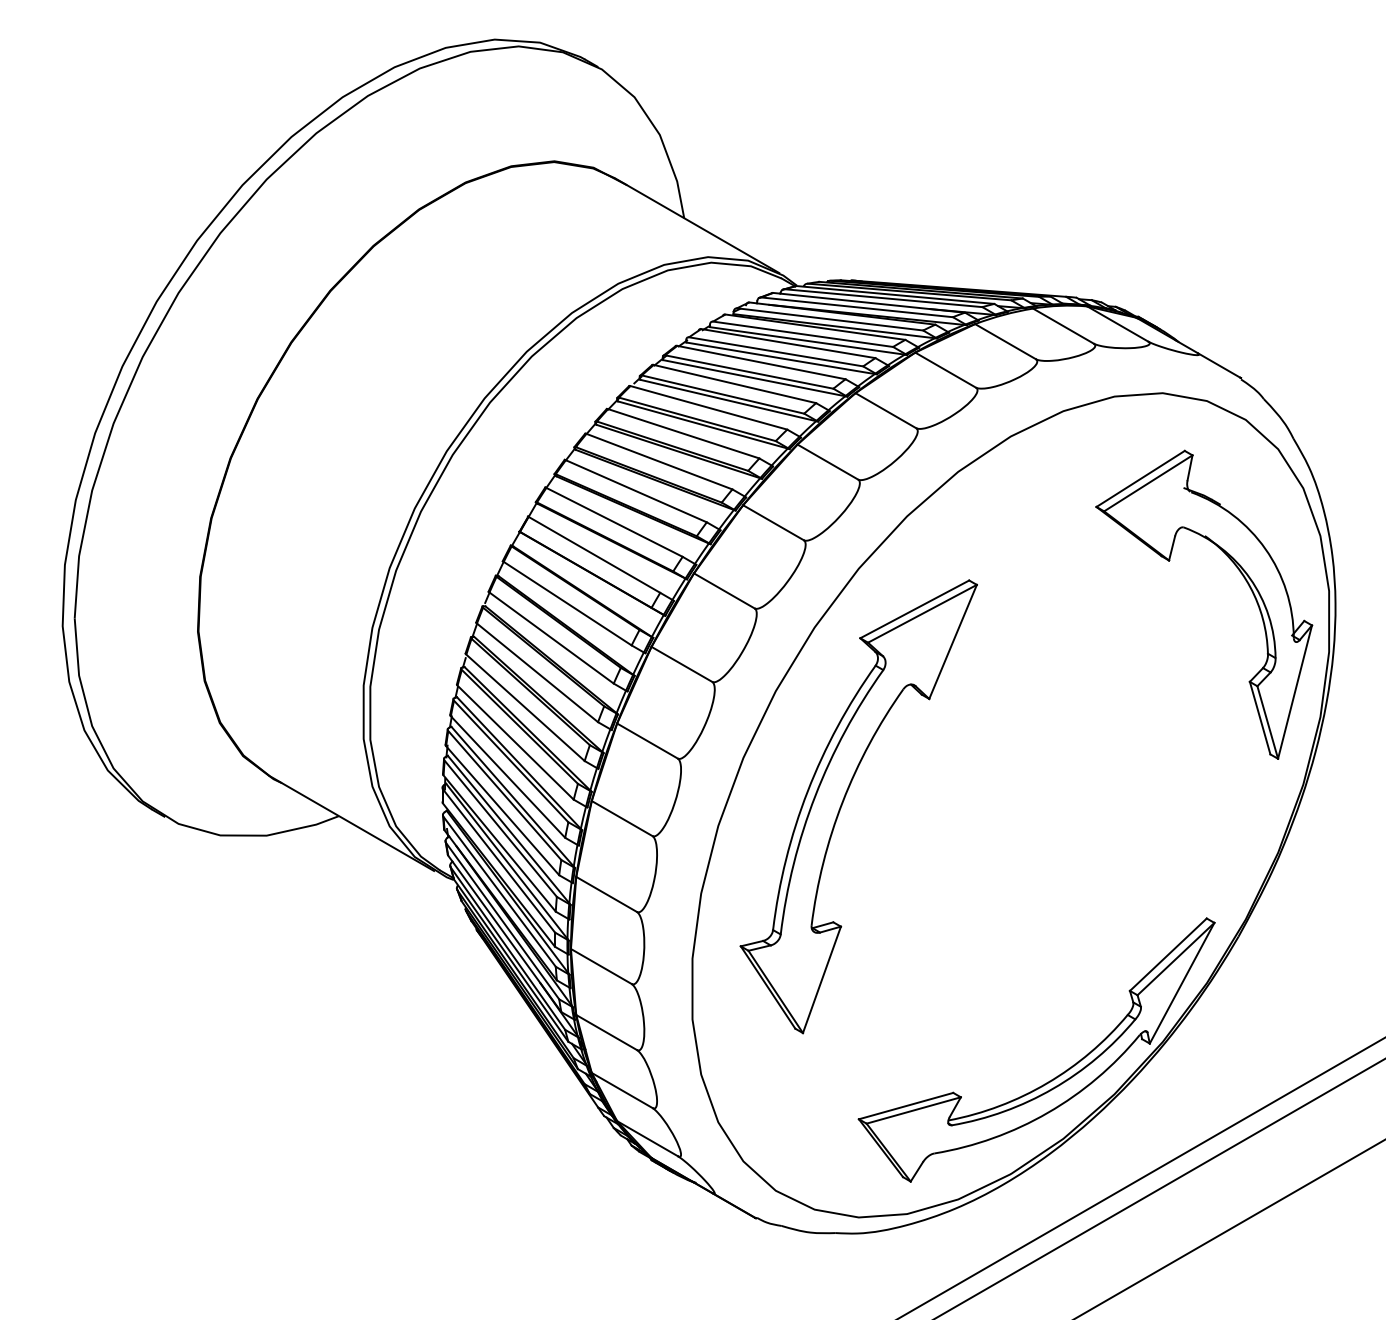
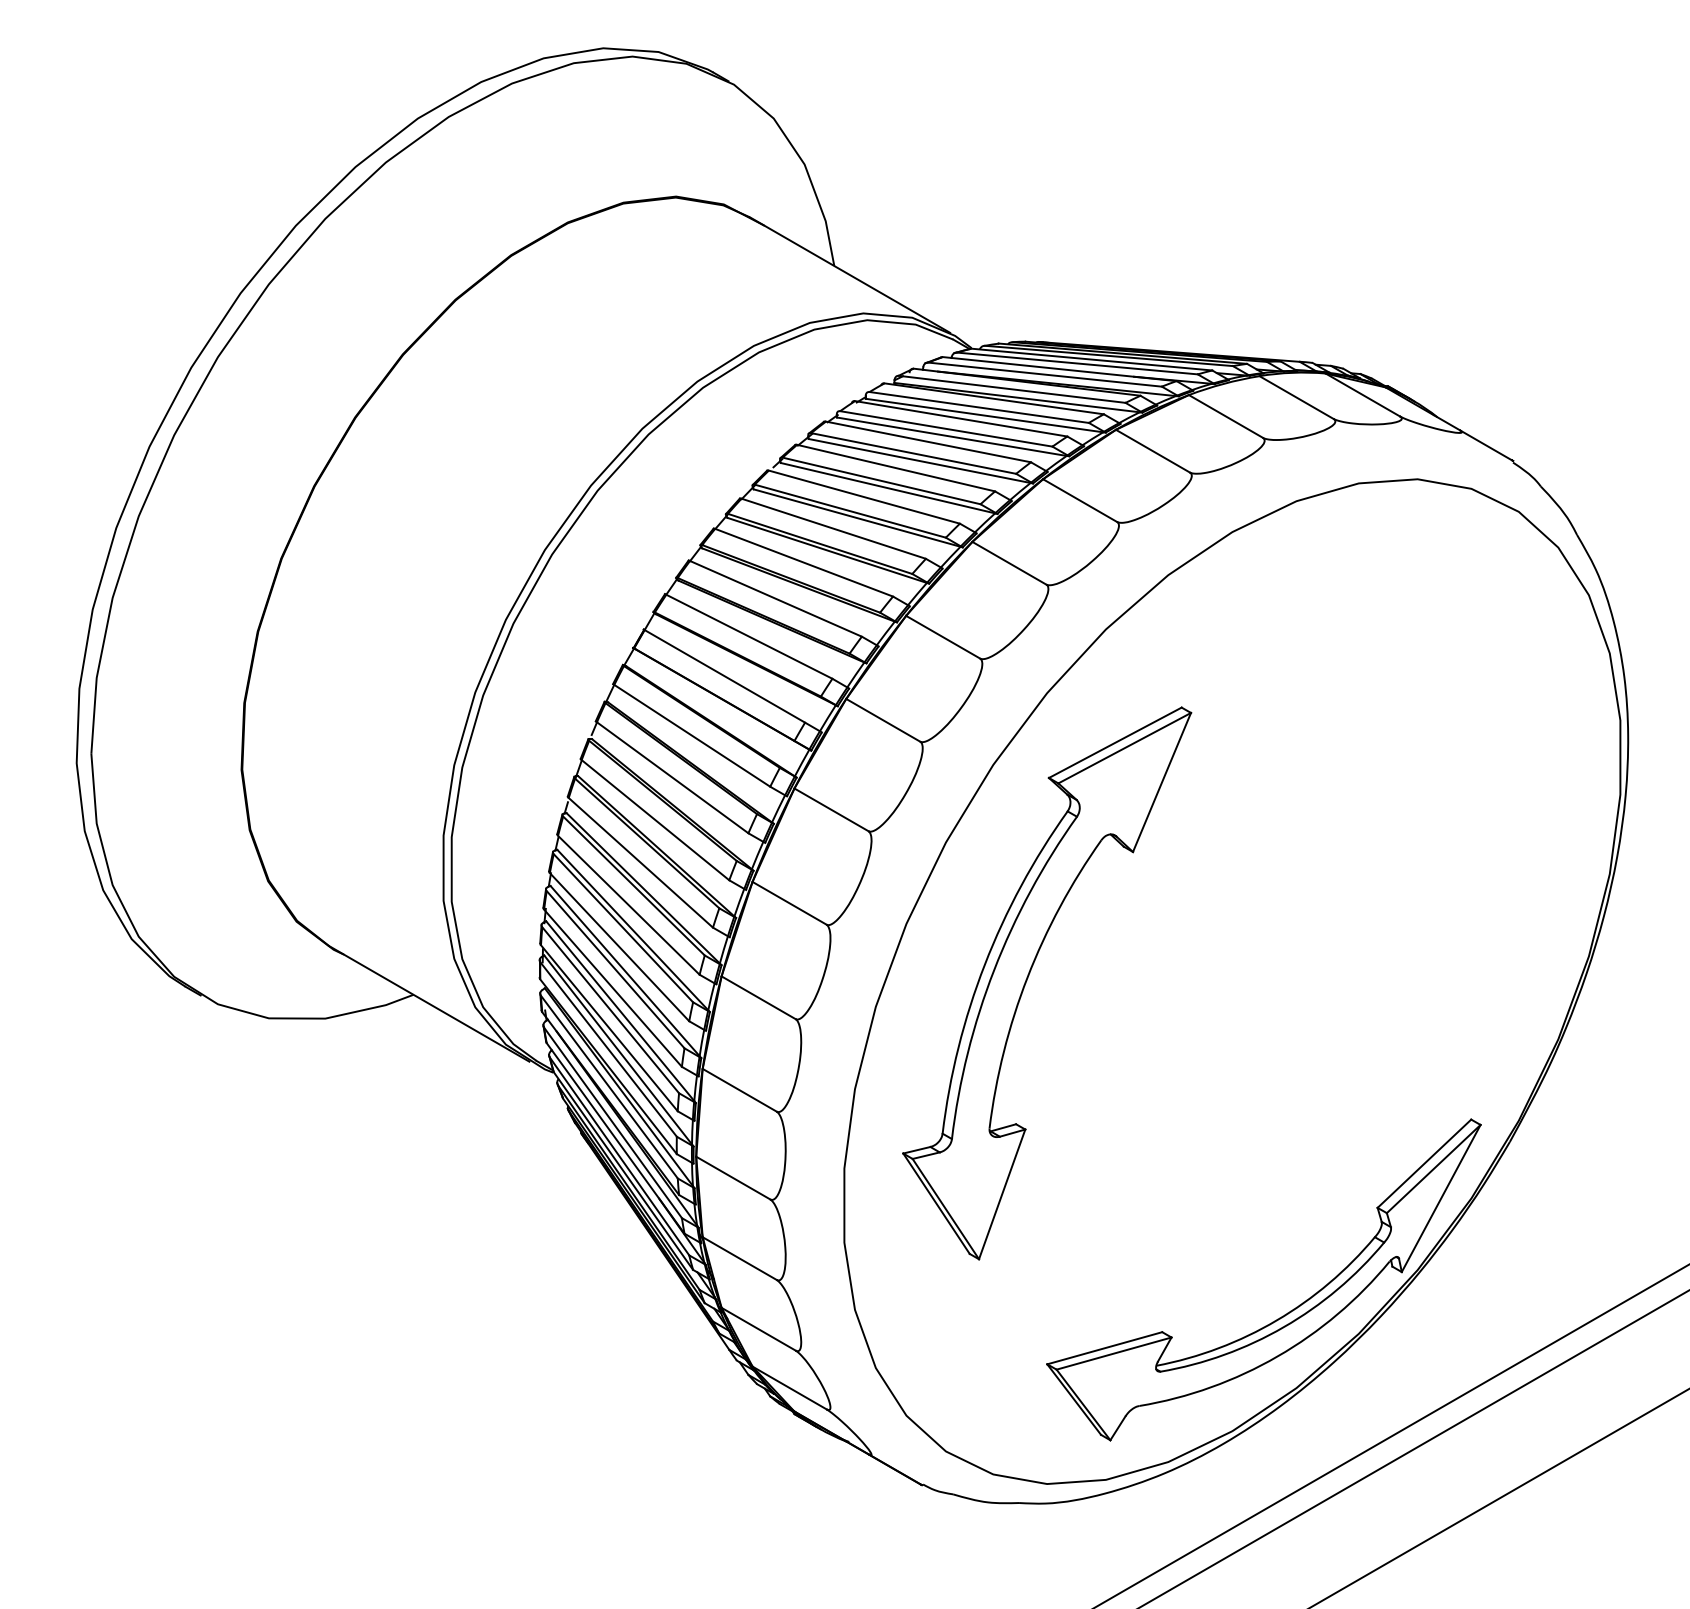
part: (1244, 579) -> (1517, 706), removed

